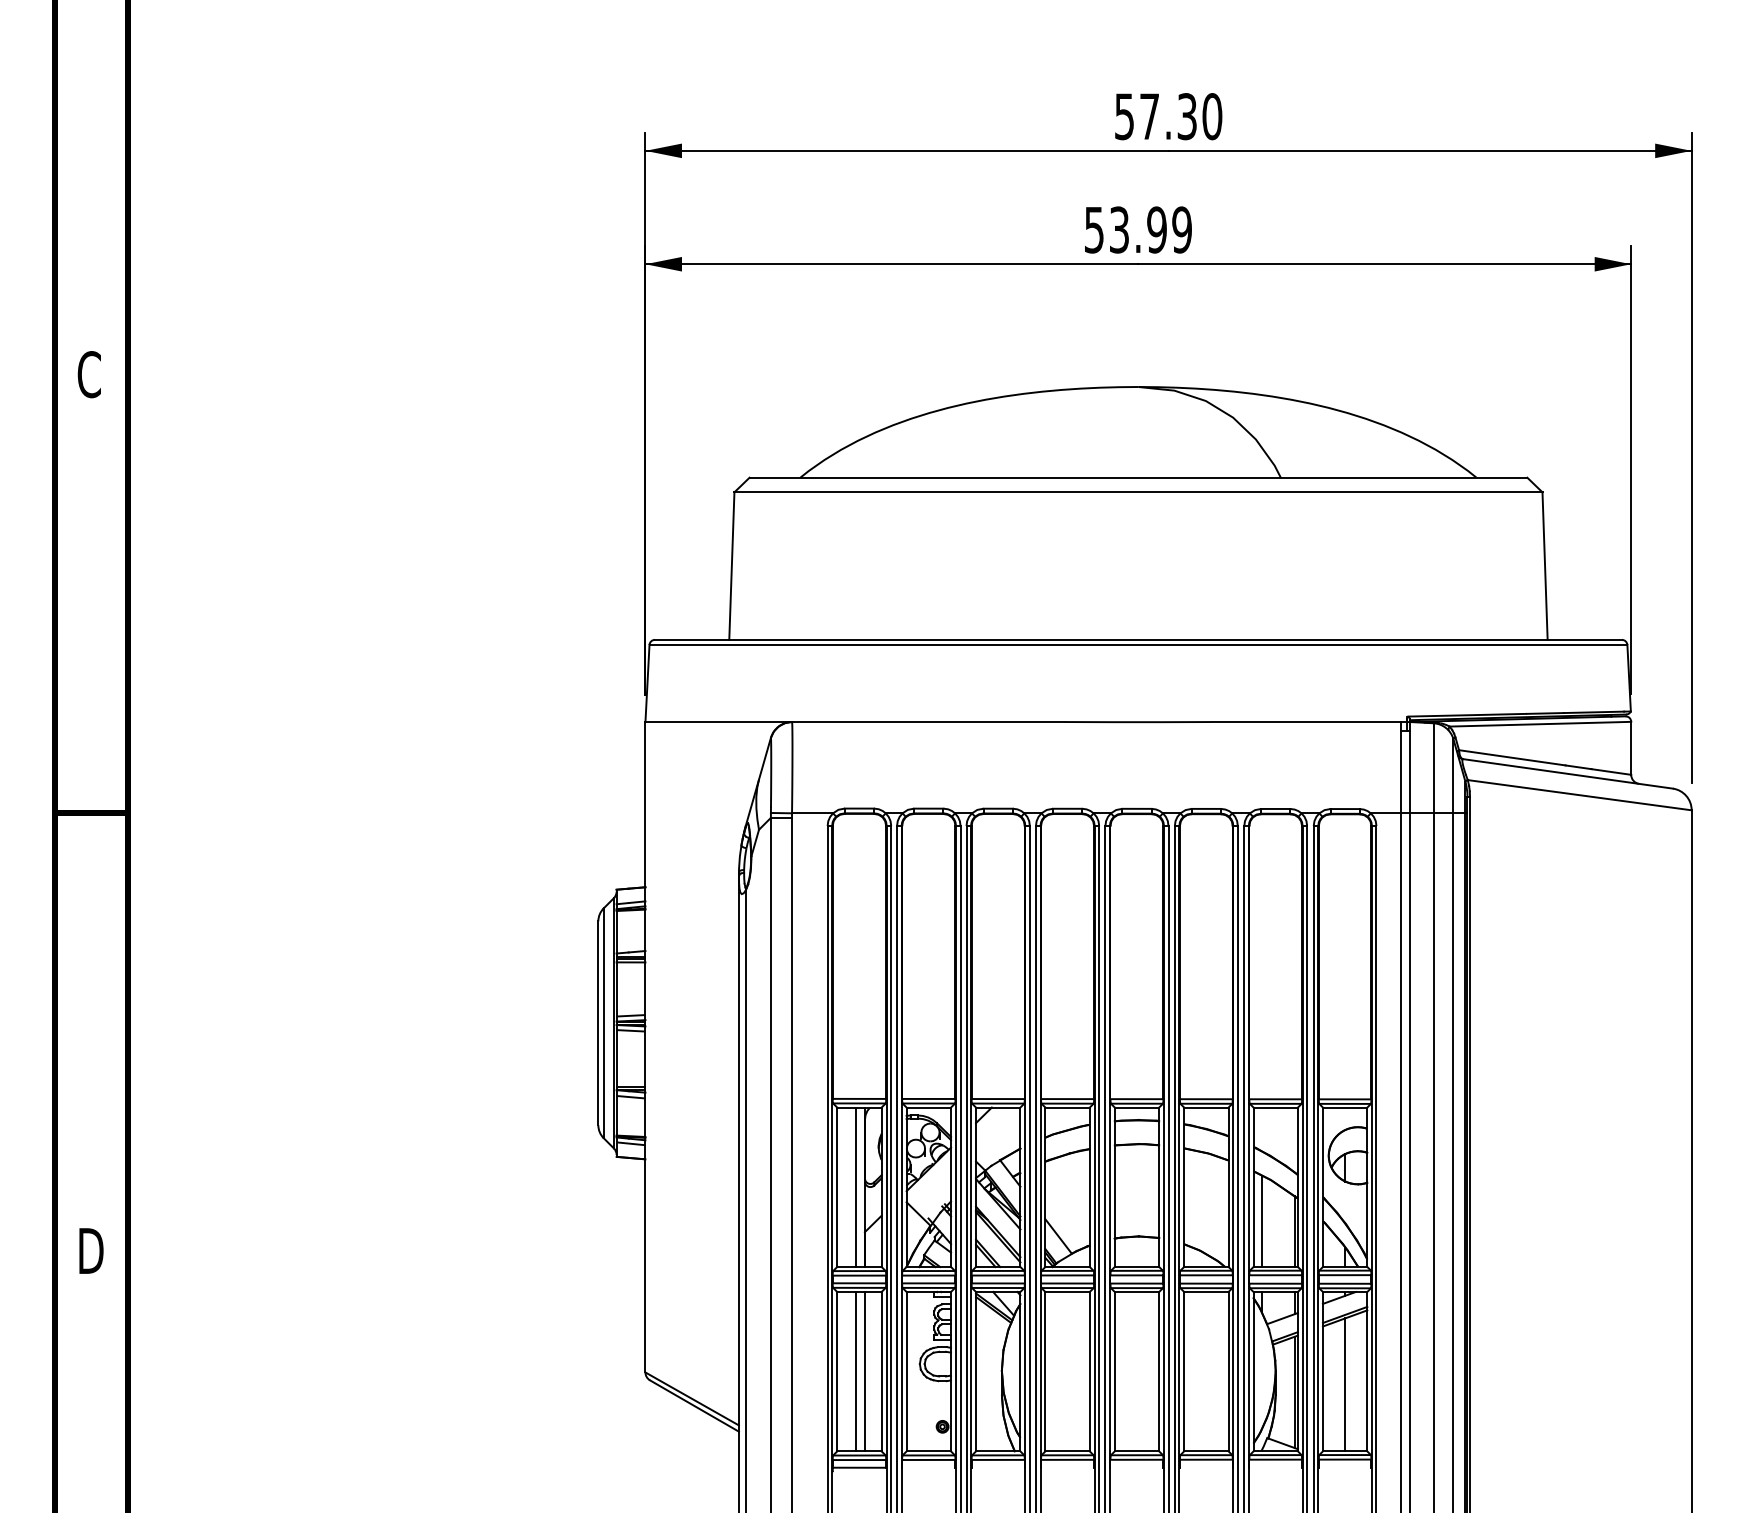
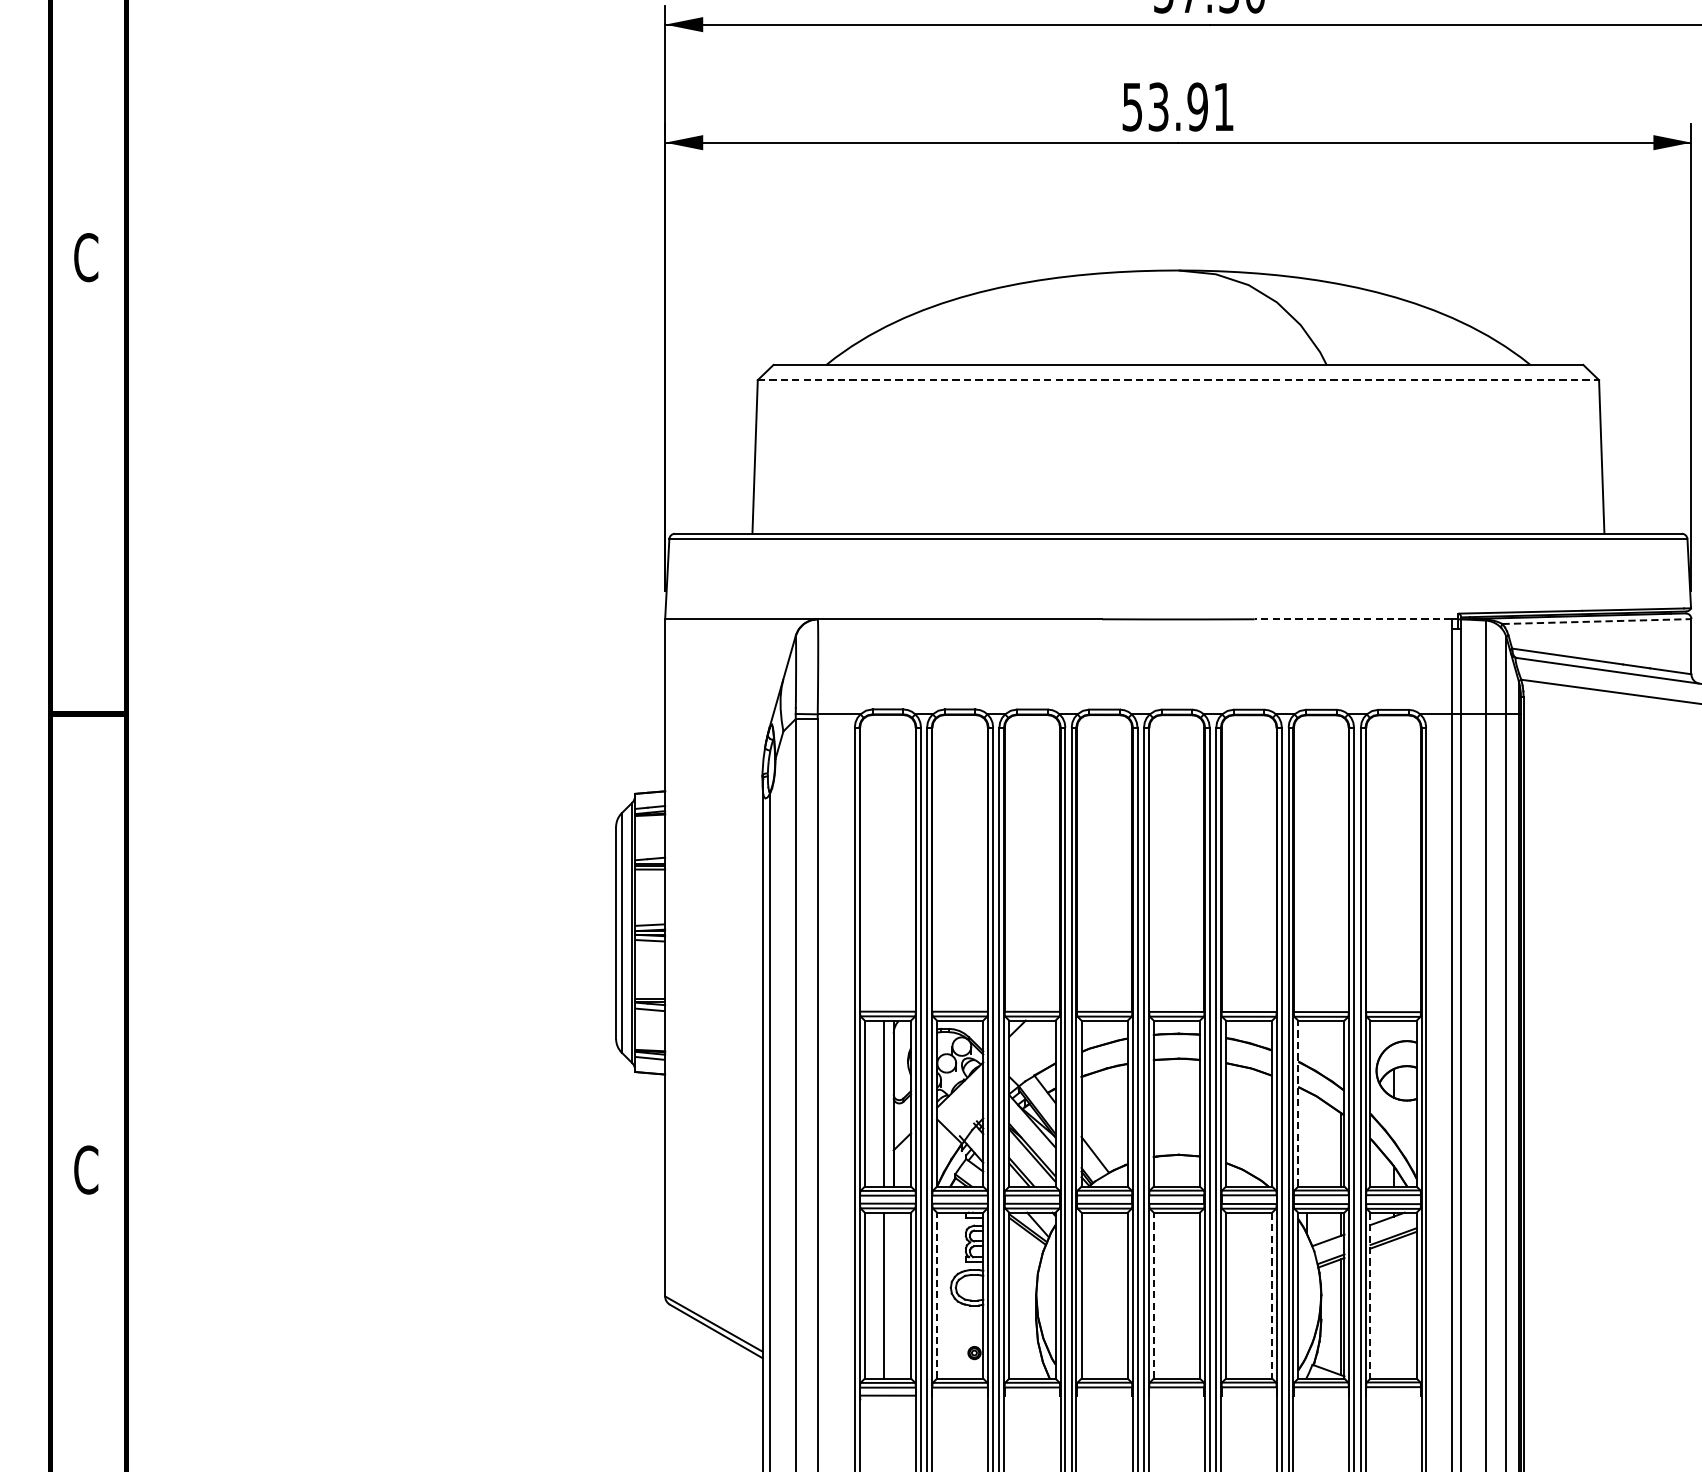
text: (1181, 229) -> (1223, 106), 53.99 -> 53.91
line: (1138, 492) -> (1178, 380), solid -> dashed
line: (1306, 722) -> (1353, 619), solid -> dashed
line: (1540, 724) -> (1596, 621), solid -> dashed
line: (1253, 1187) -> (1298, 1103), solid -> dashed
line: (1261, 1220) -> (1306, 1138), removed
text: (90, 1250) -> (87, 1169), D -> C
line: (864, 1371) -> (893, 1295), removed
line: (906, 1371) -> (936, 1295), solid -> dashed
line: (1114, 1371) -> (1153, 1295), solid -> dashed
line: (1228, 1371) -> (1272, 1295), solid -> dashed
line: (1322, 1371) -> (1370, 1295), solid -> dashed
line: (1345, 1384) -> (1393, 1308), removed

